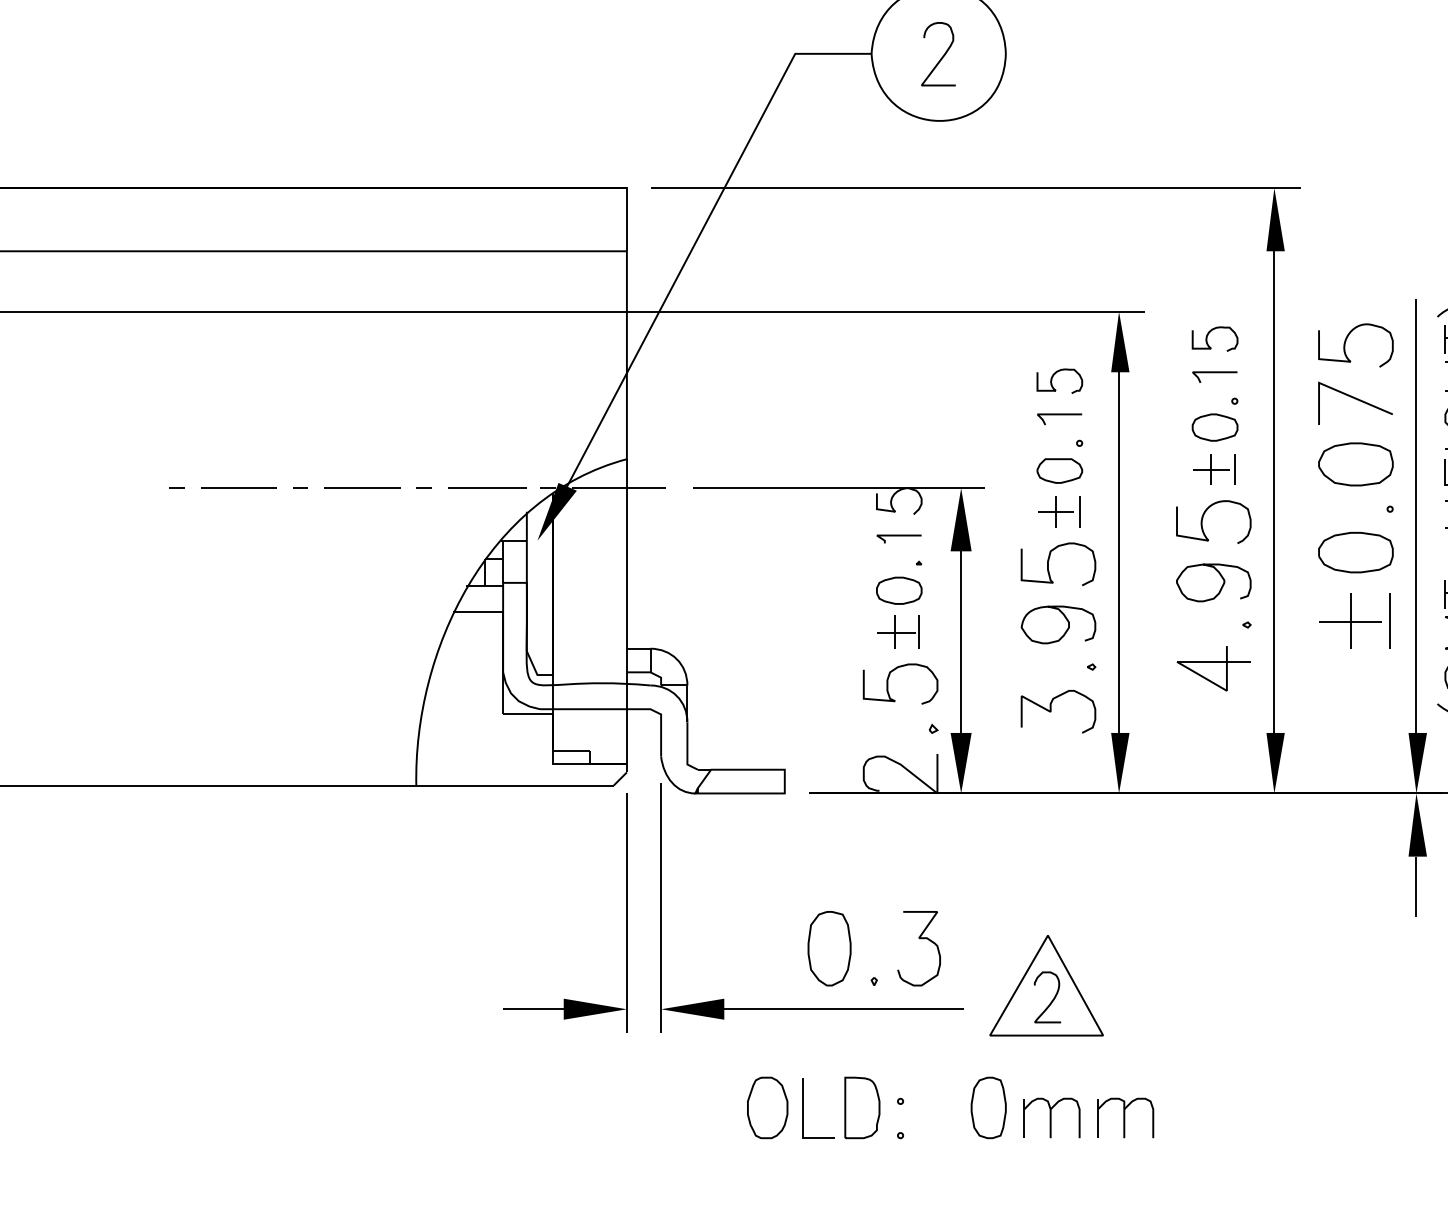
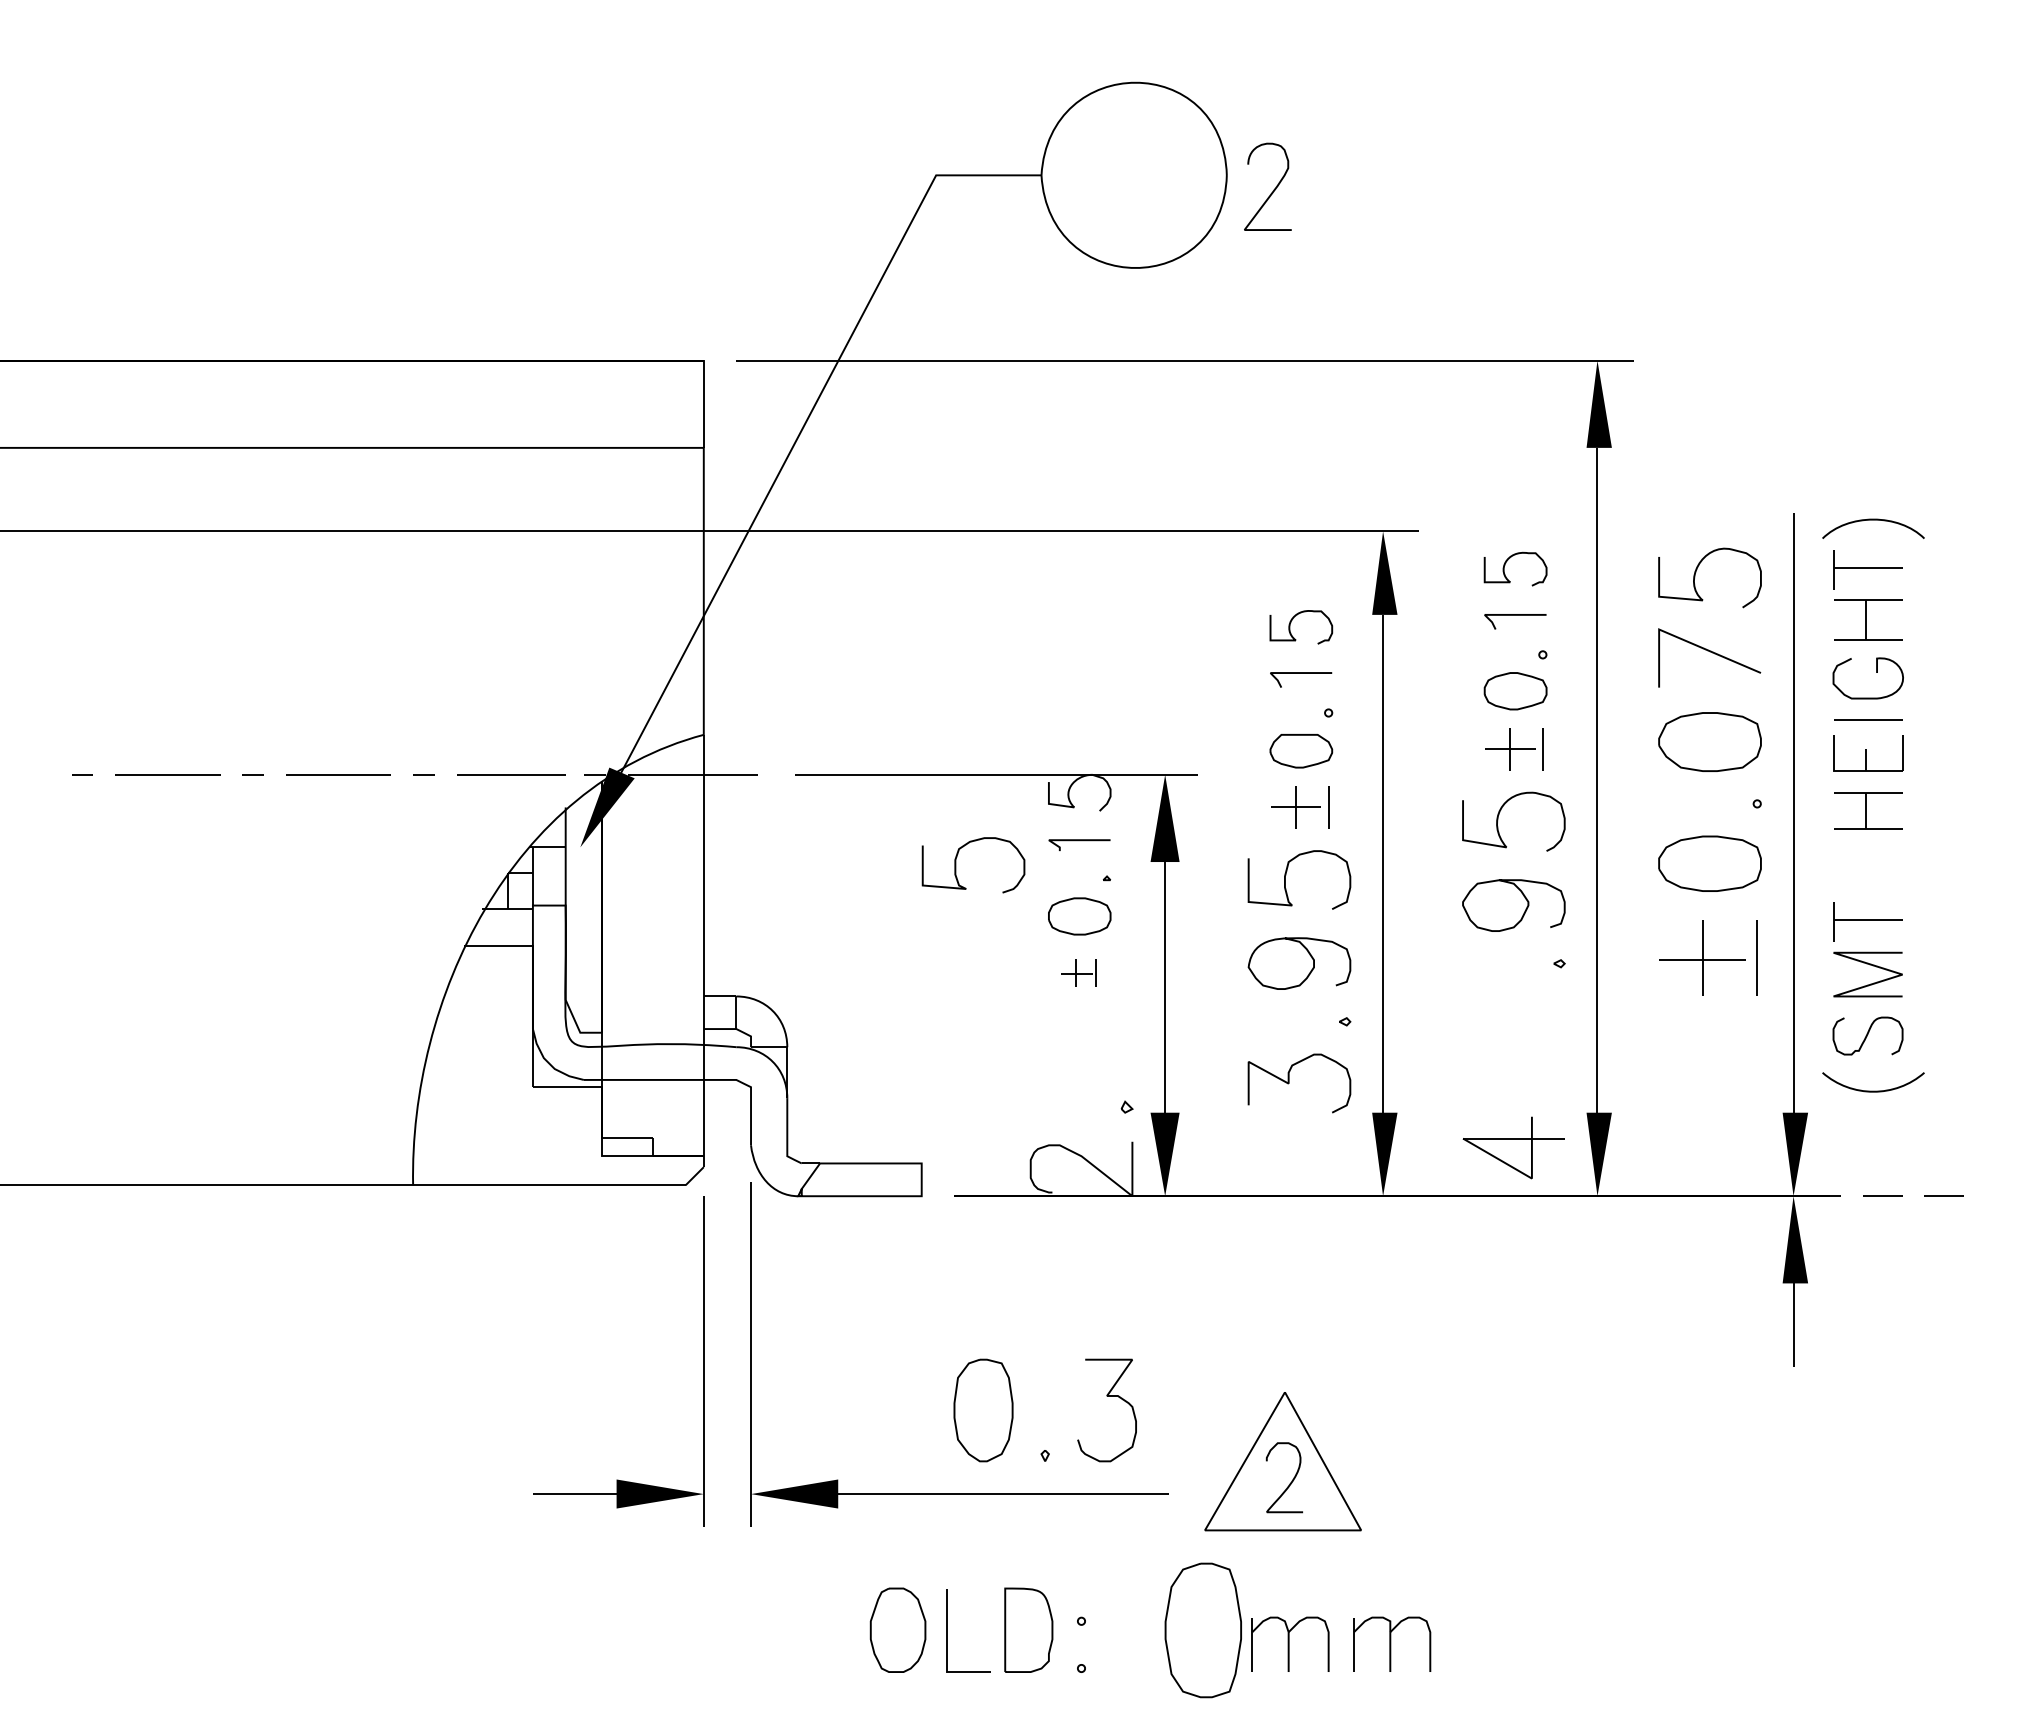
curve: (942, 56) -> (1273, 189), moved
part: (898, 631) -> (1078, 972), size x0.6
part: (1213, 668) -> (1513, 1147), moved
curve: (888, 684) -> (956, 865), moved
part: (988, 1107) -> (1202, 1629), size x1.6

